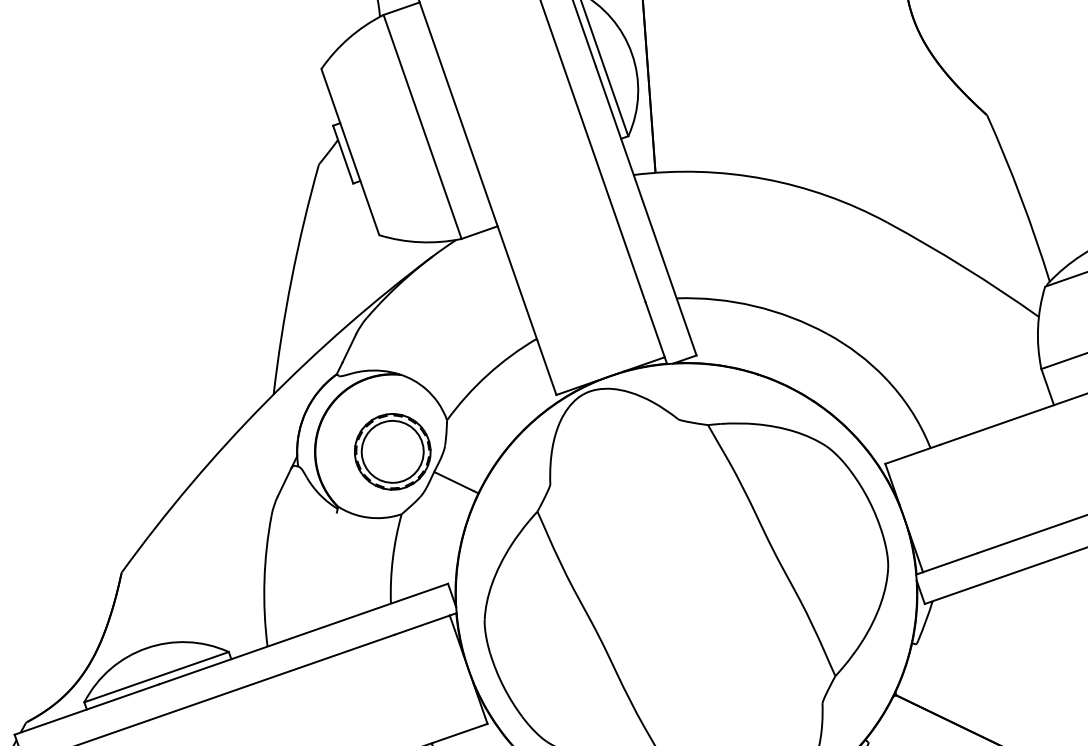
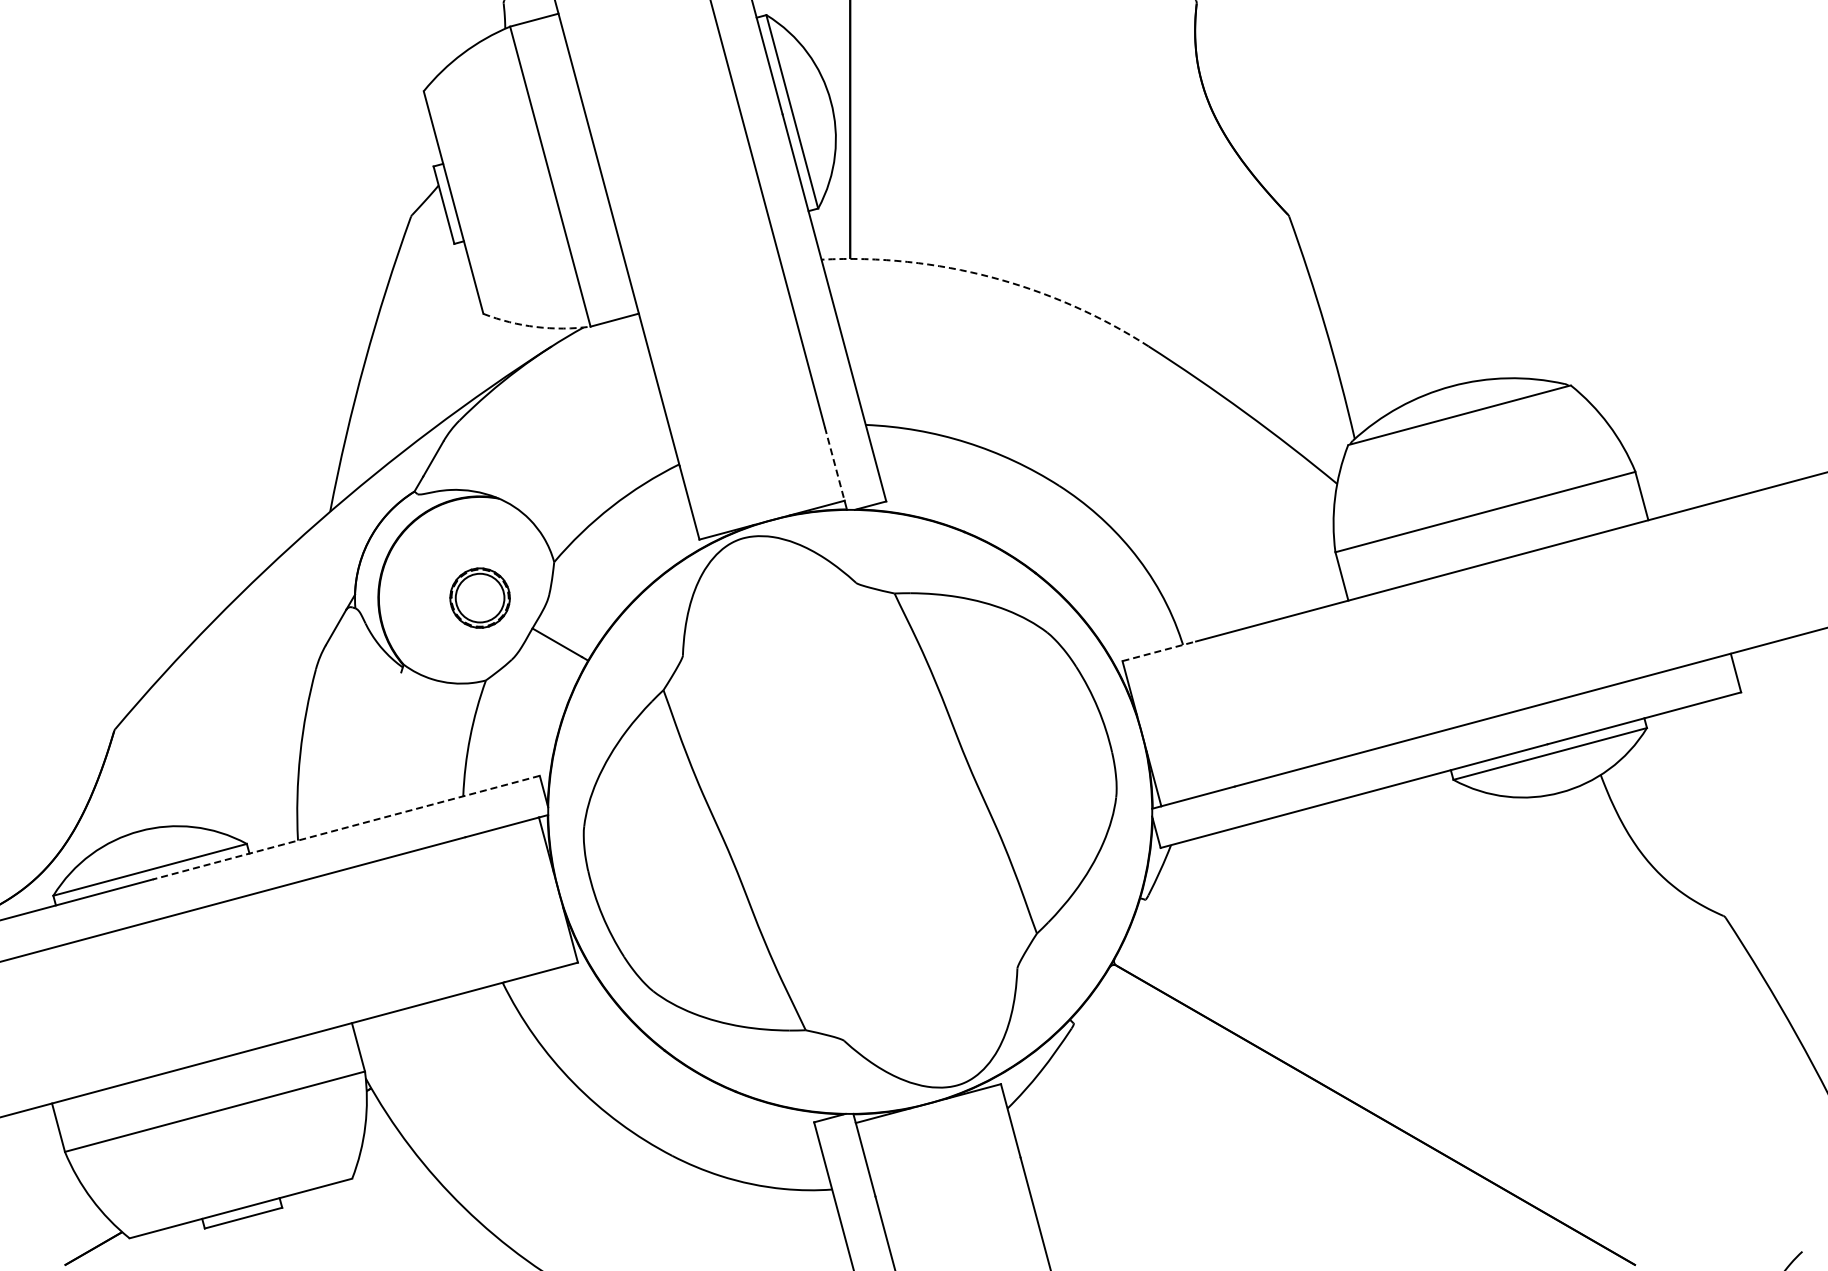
arc: (764, 179) -> (991, 277), solid -> dashed
arc: (420, 242) -> (536, 327), solid -> dashed
line: (655, 330) -> (834, 464), solid -> dashed
part: (392, 451) -> (479, 597), size x0.6
line: (912, 454) -> (1159, 651), solid -> dashed
line: (302, 633) -> (345, 827), solid -> dashed

